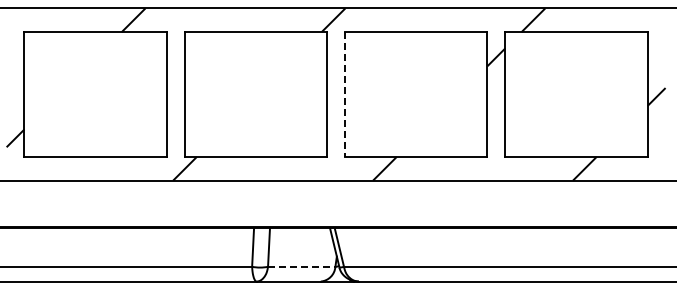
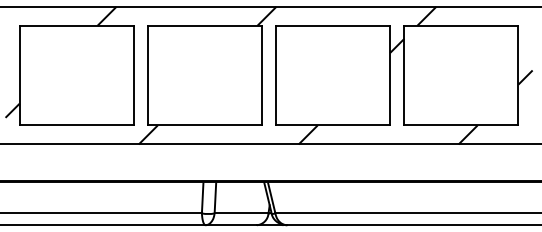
line: (345, 95) -> (276, 76), dashed -> solid
line: (301, 266) -> (241, 213), dashed -> solid

